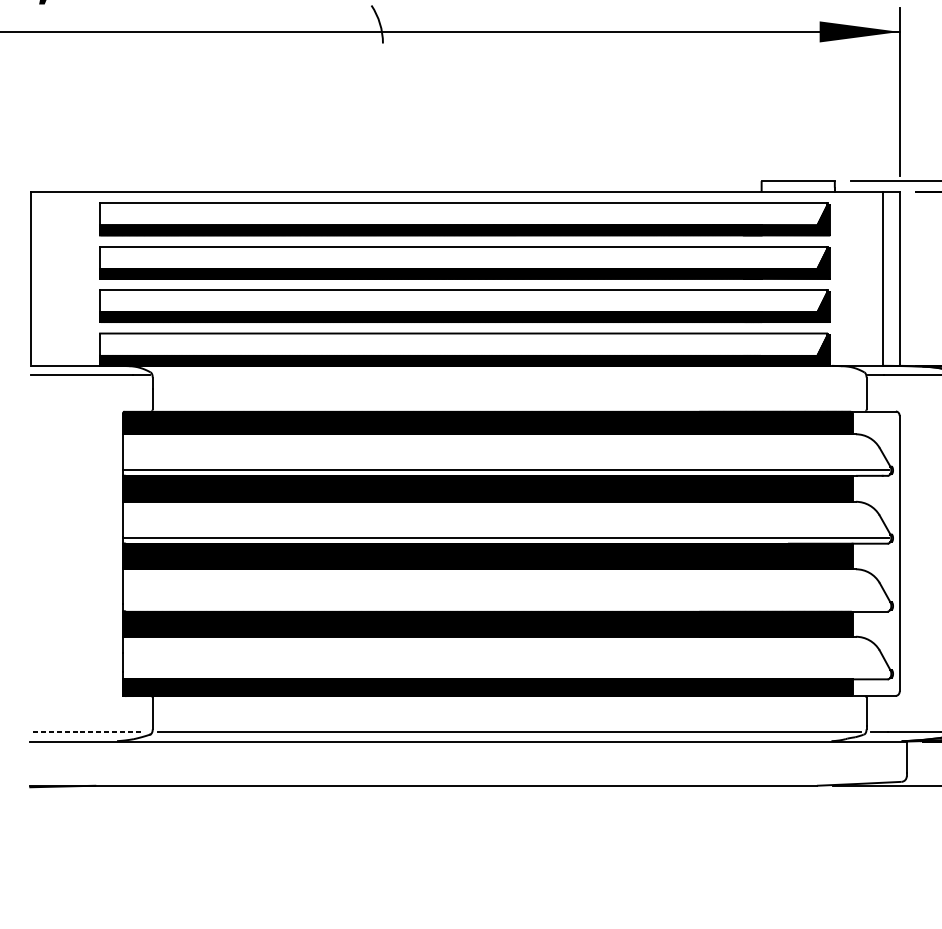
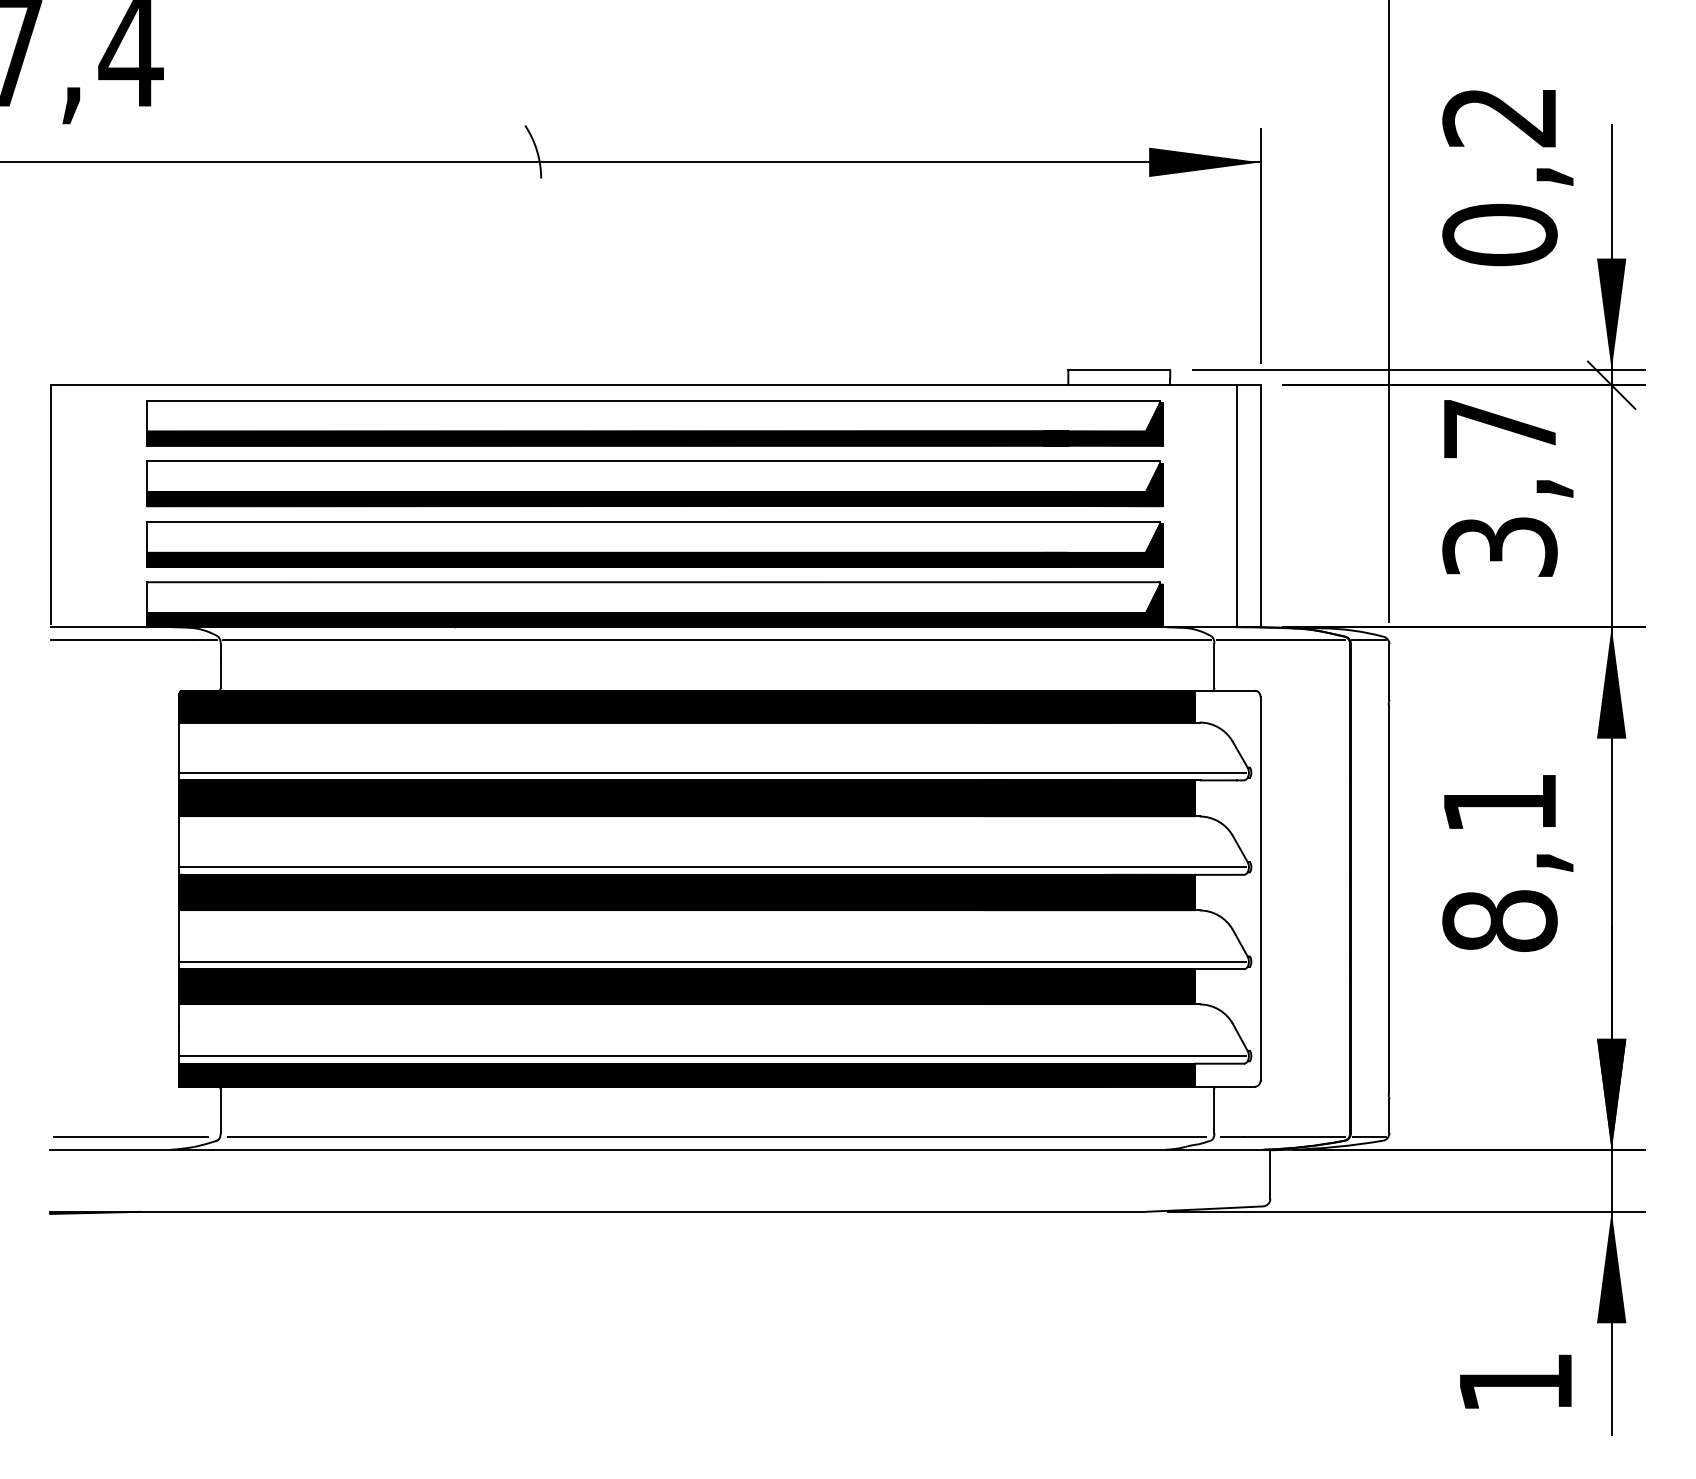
line: (508, 375) -> (716, 640), added
line: (506, 605) -> (712, 961), added
line: (506, 674) -> (712, 1056), added
line: (87, 731) -> (130, 1136), dashed -> solid

